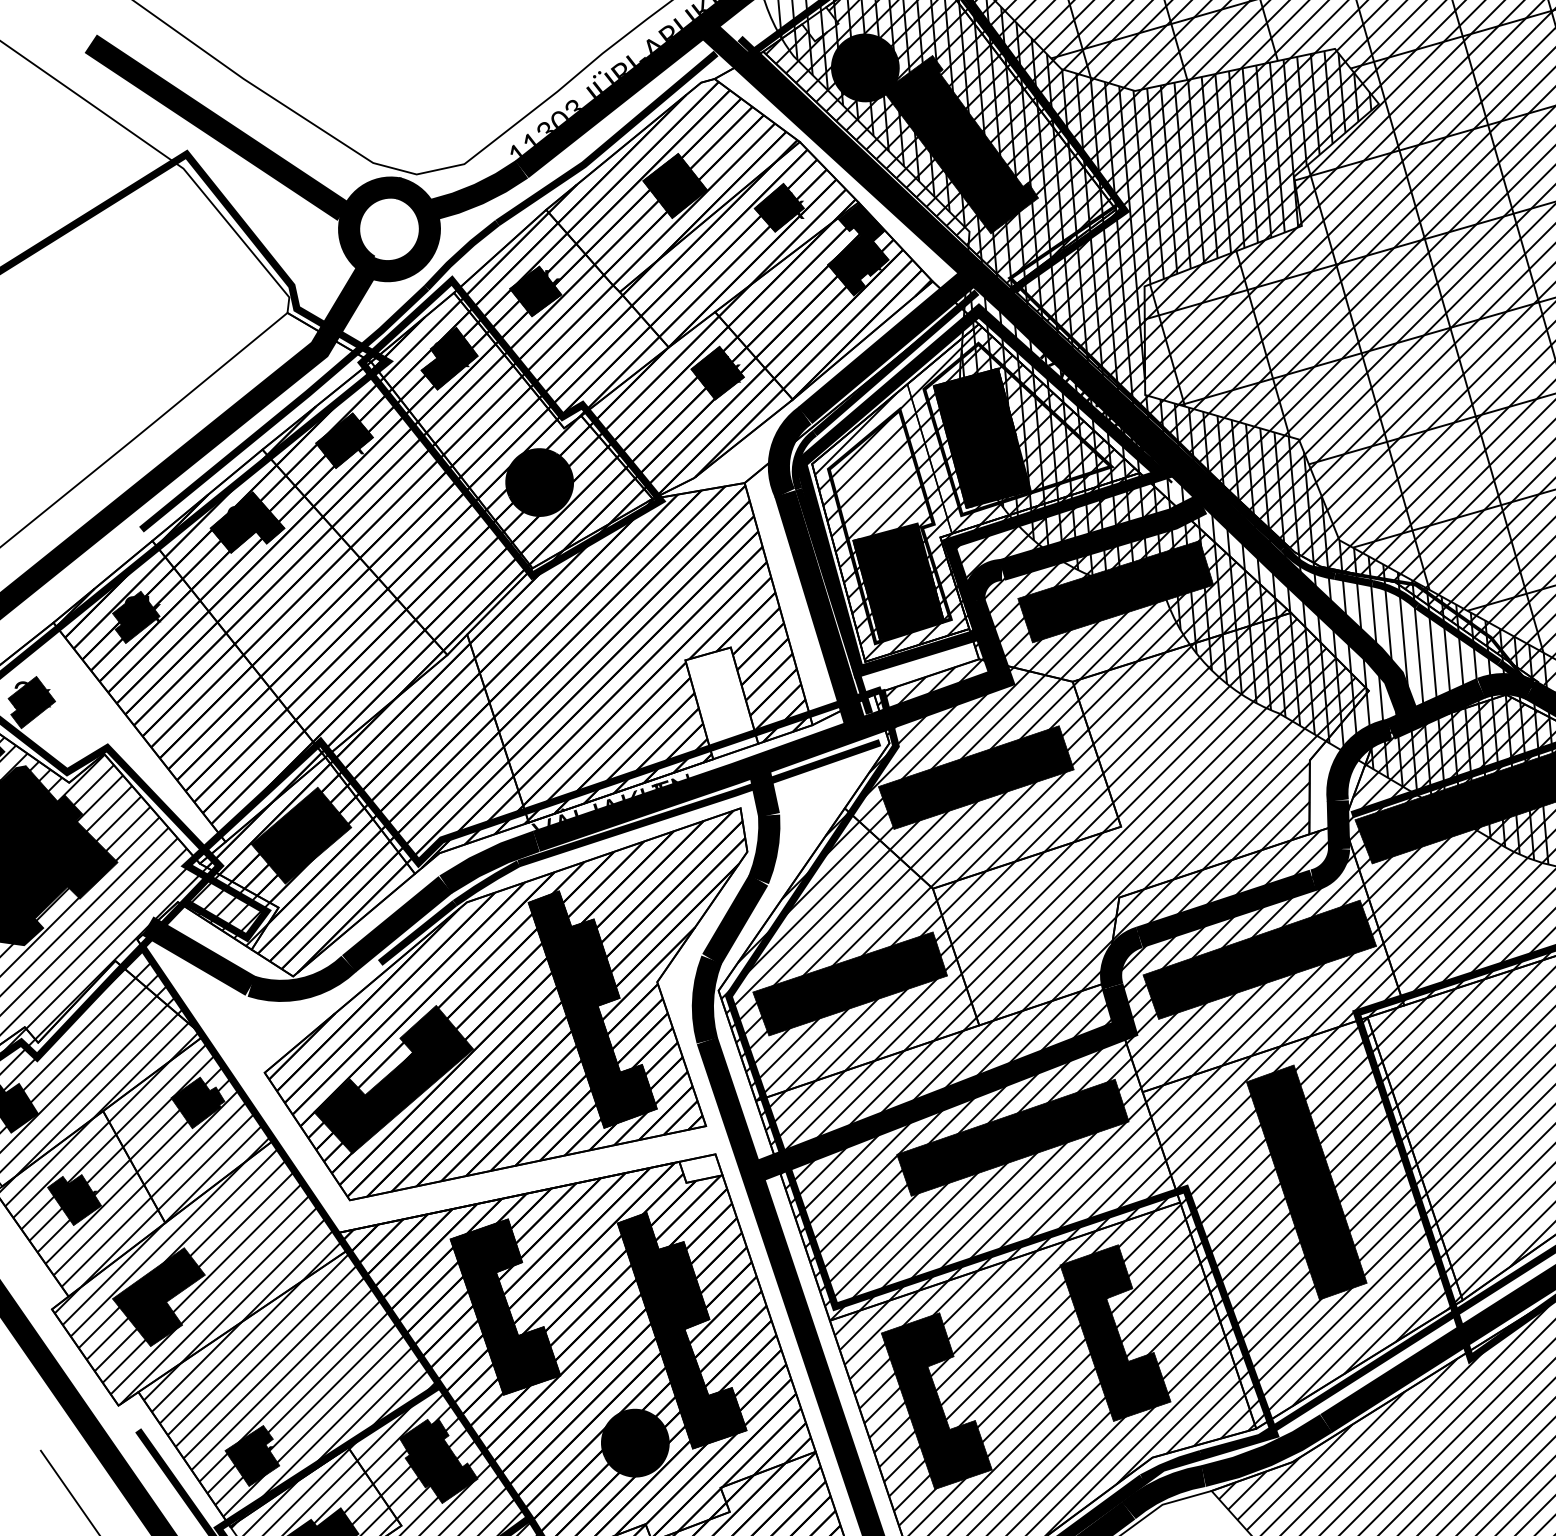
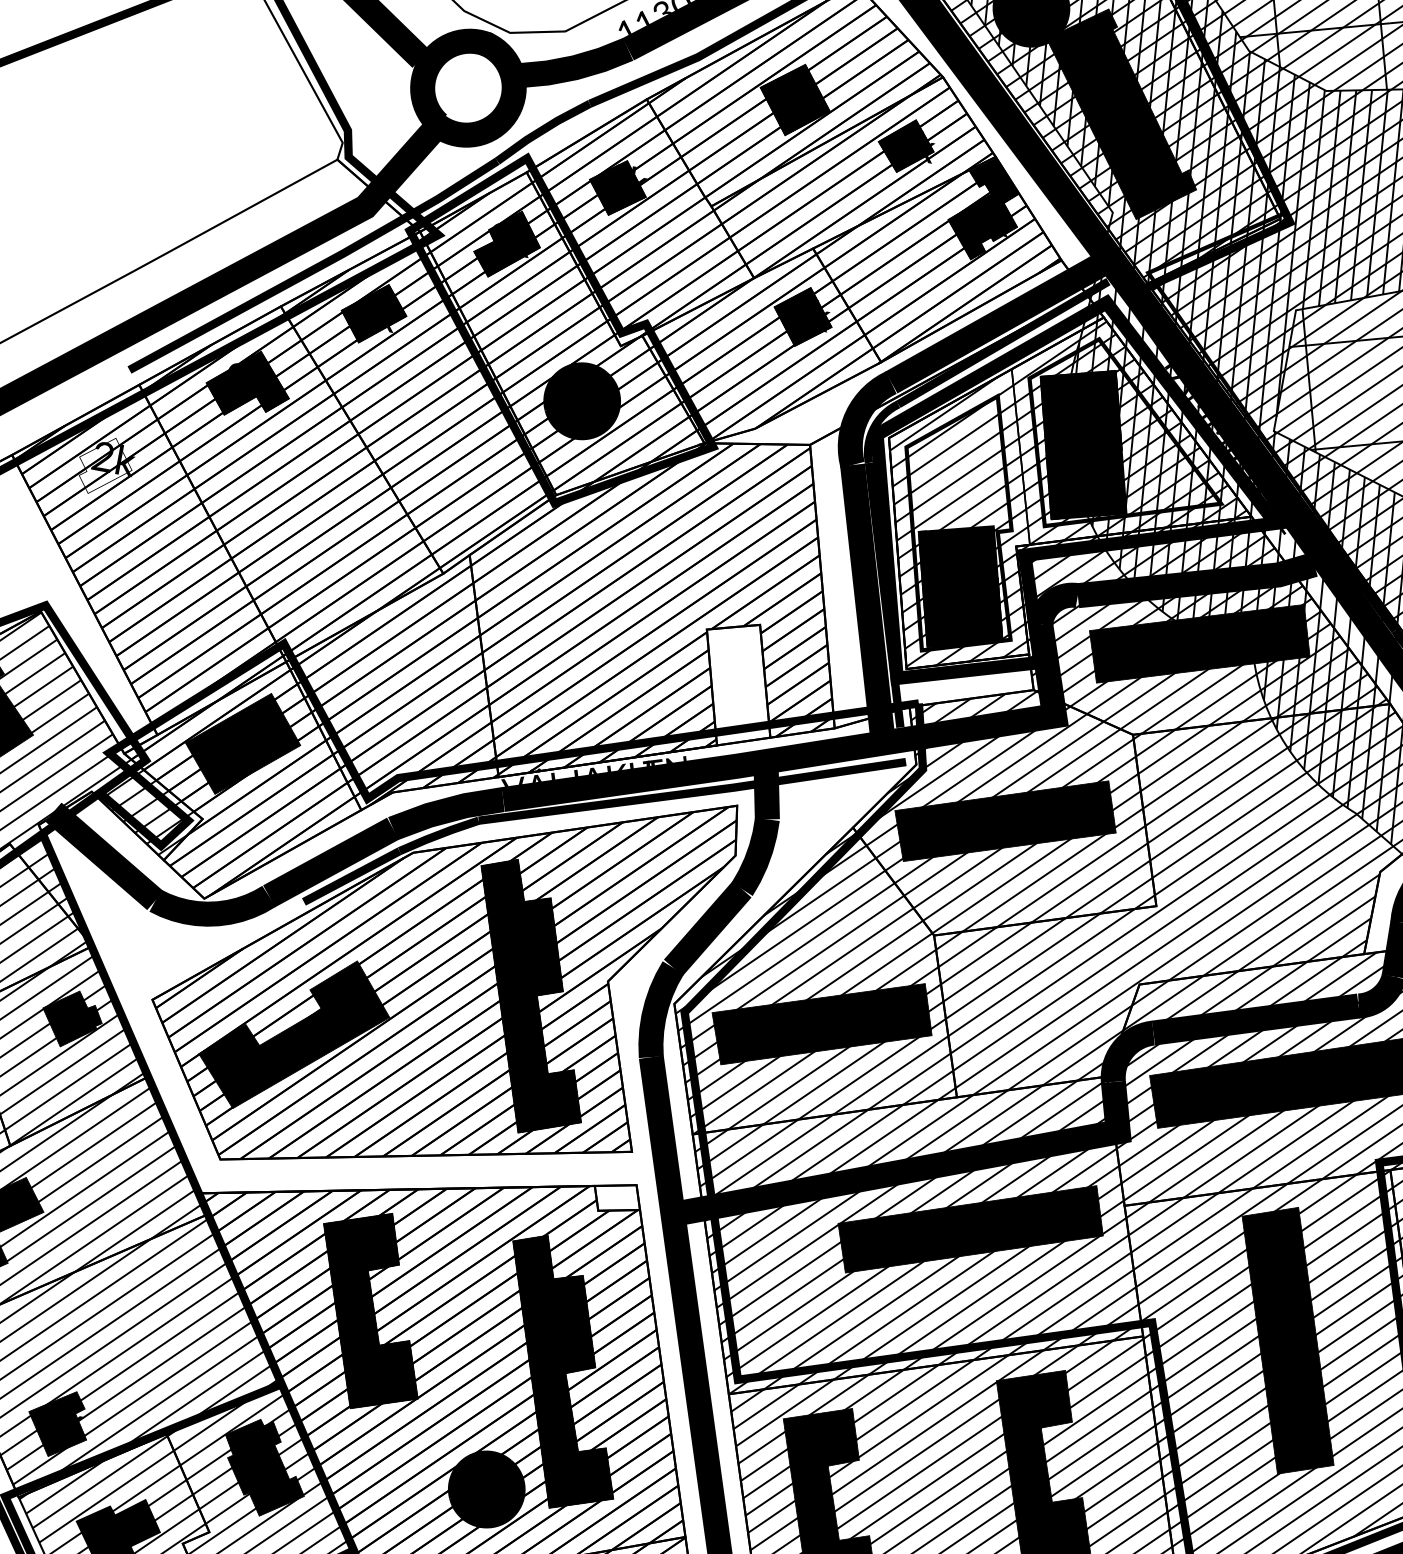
fill: (136, 617) -> (105, 466), removed

